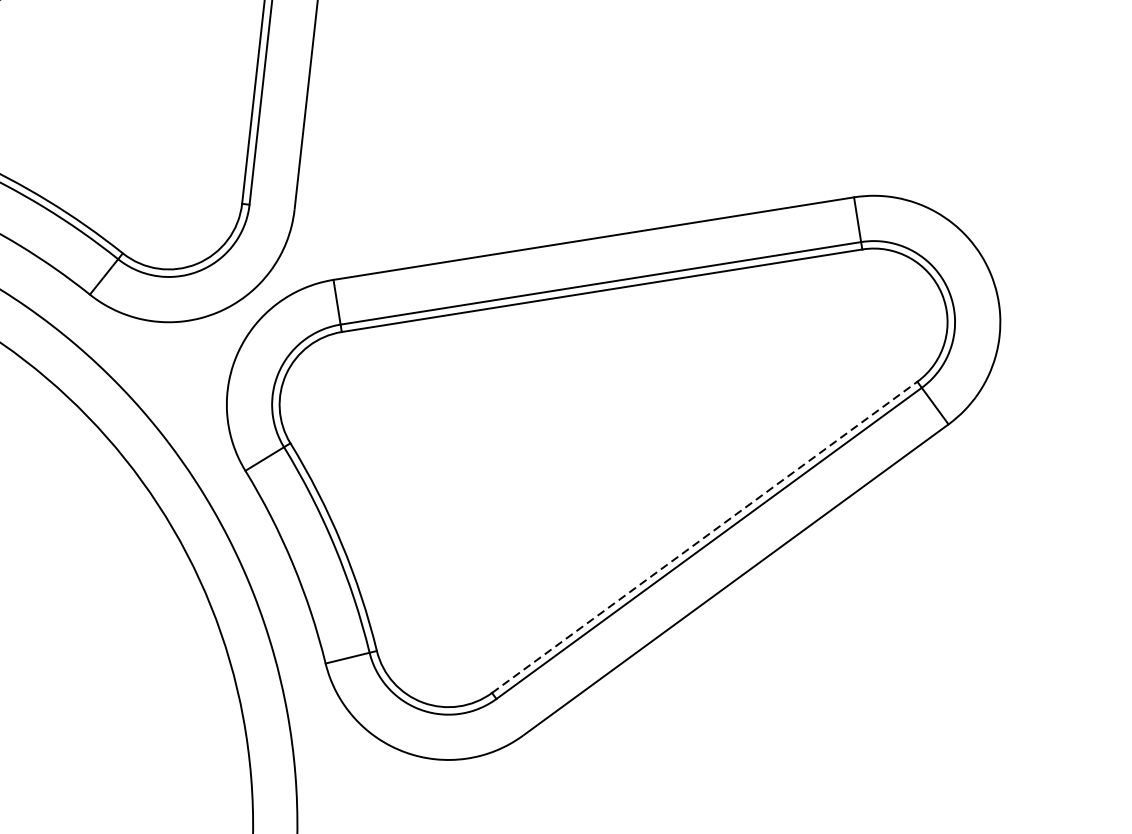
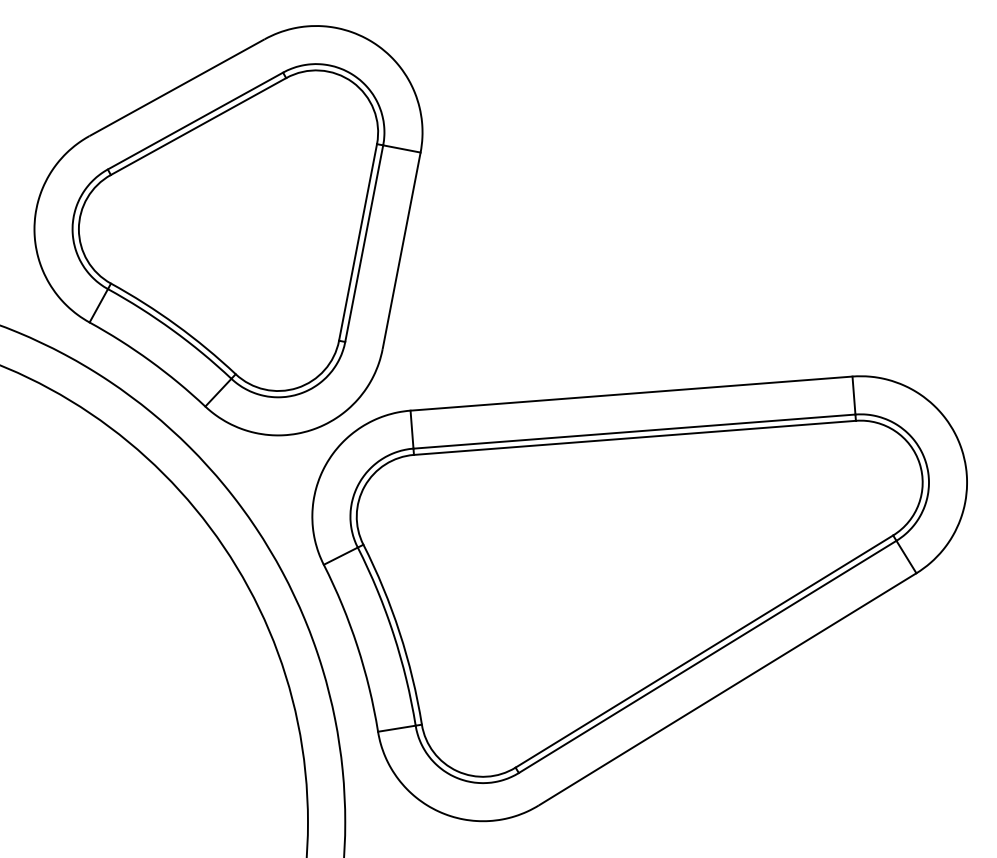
line: (704, 537) -> (704, 651), dashed -> solid

